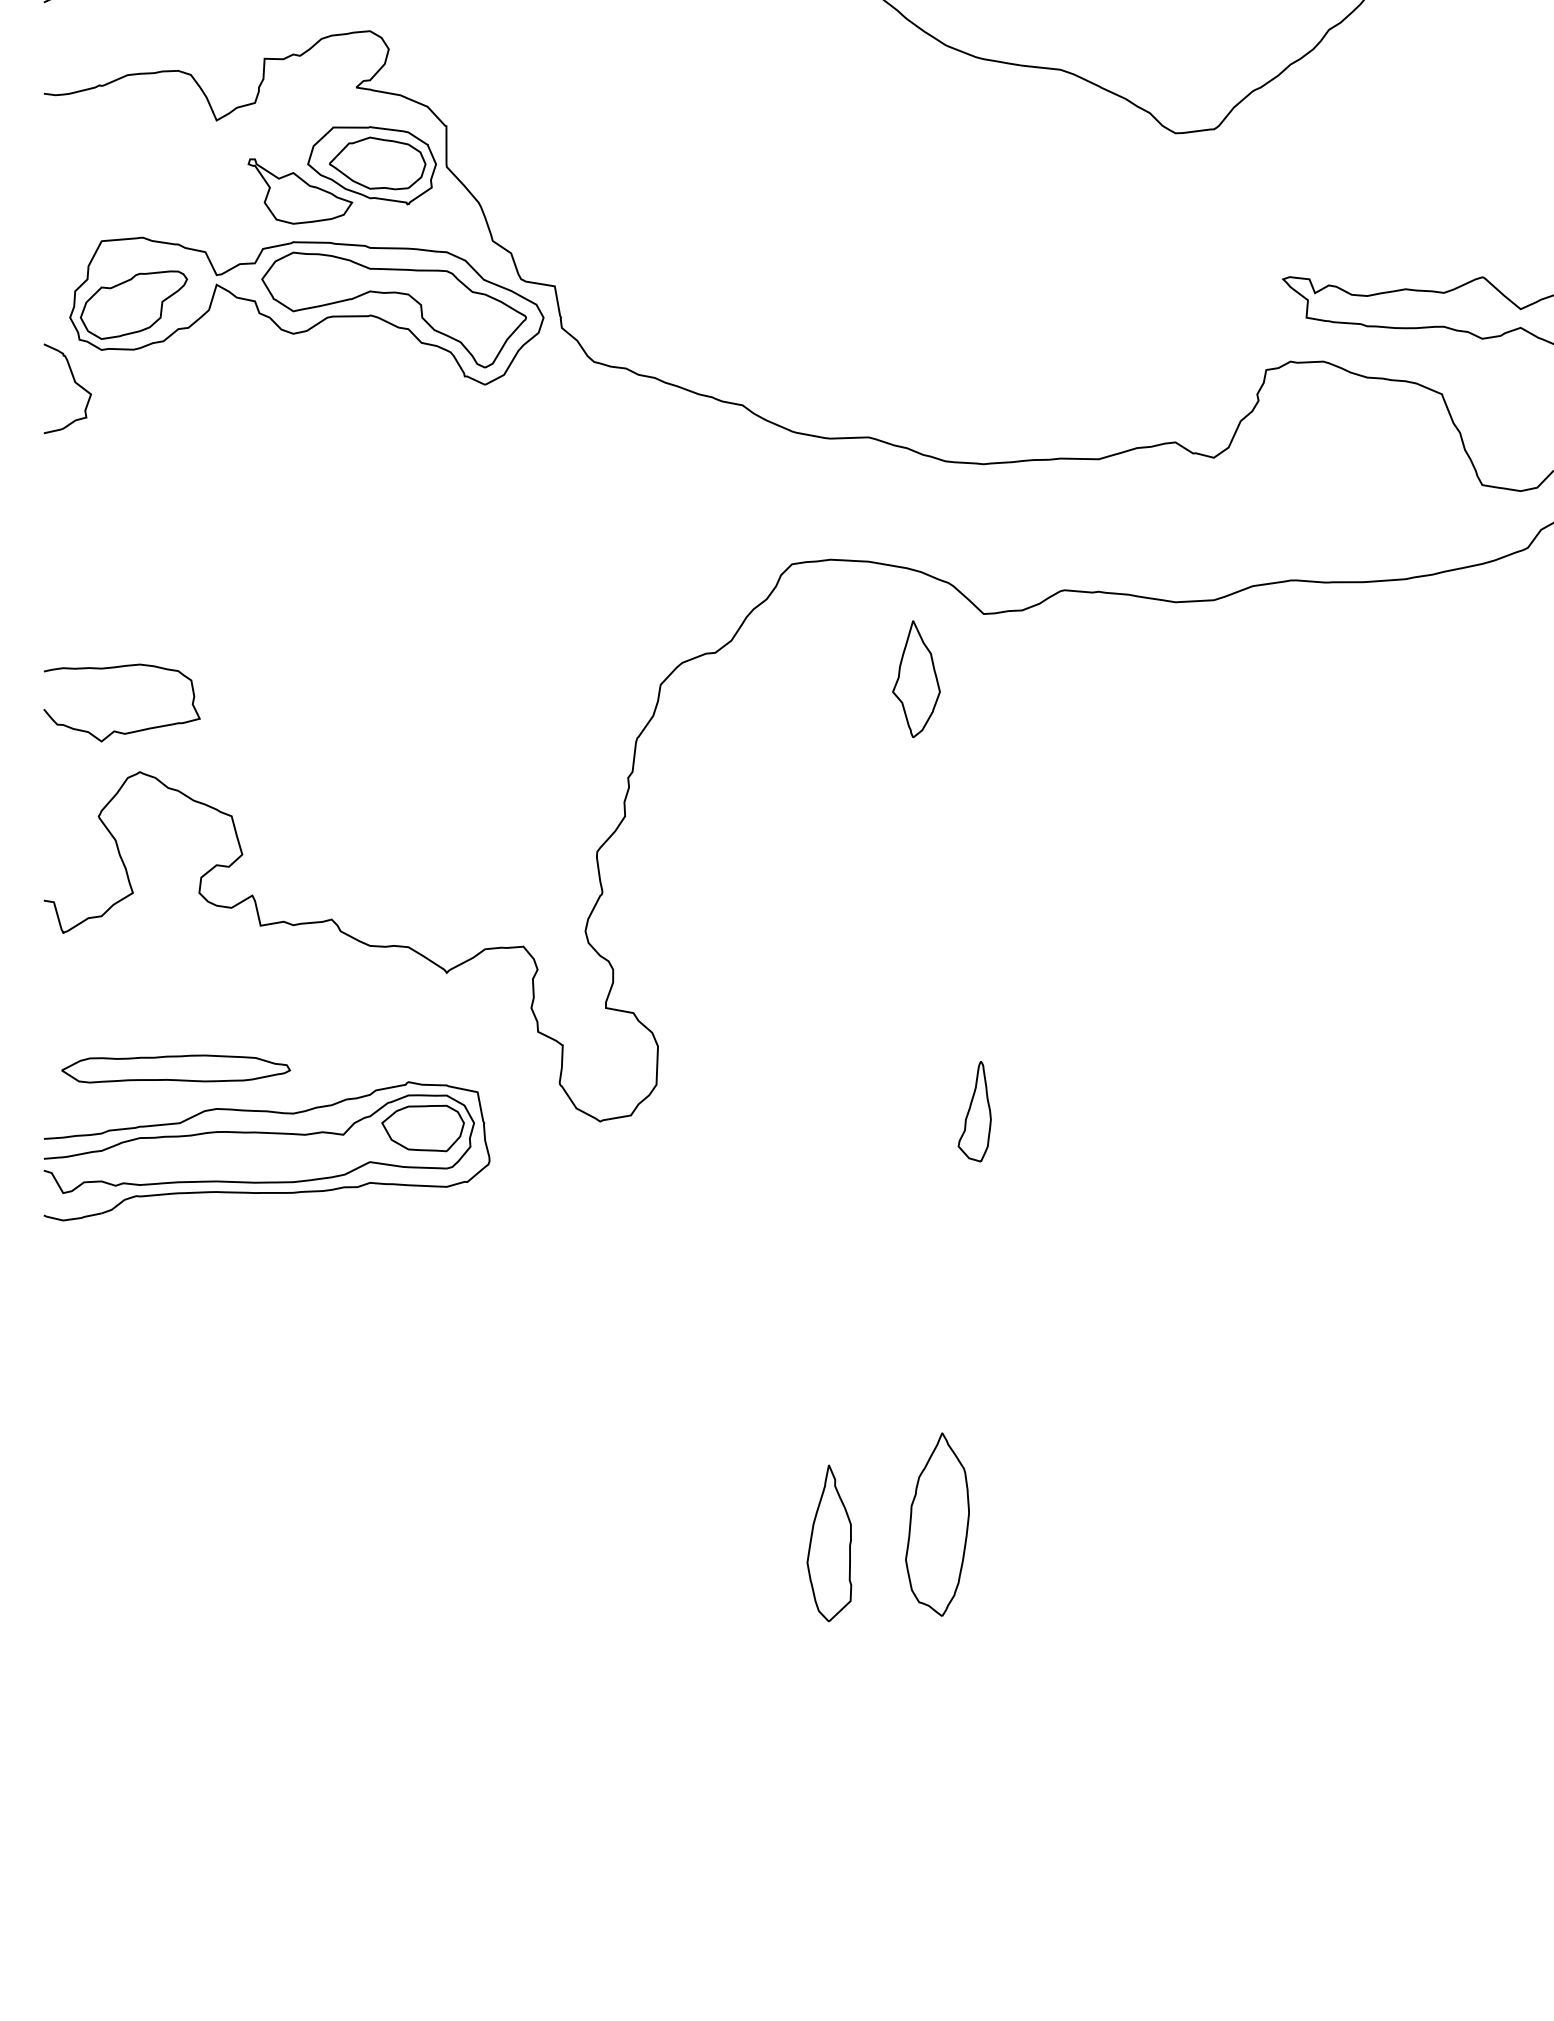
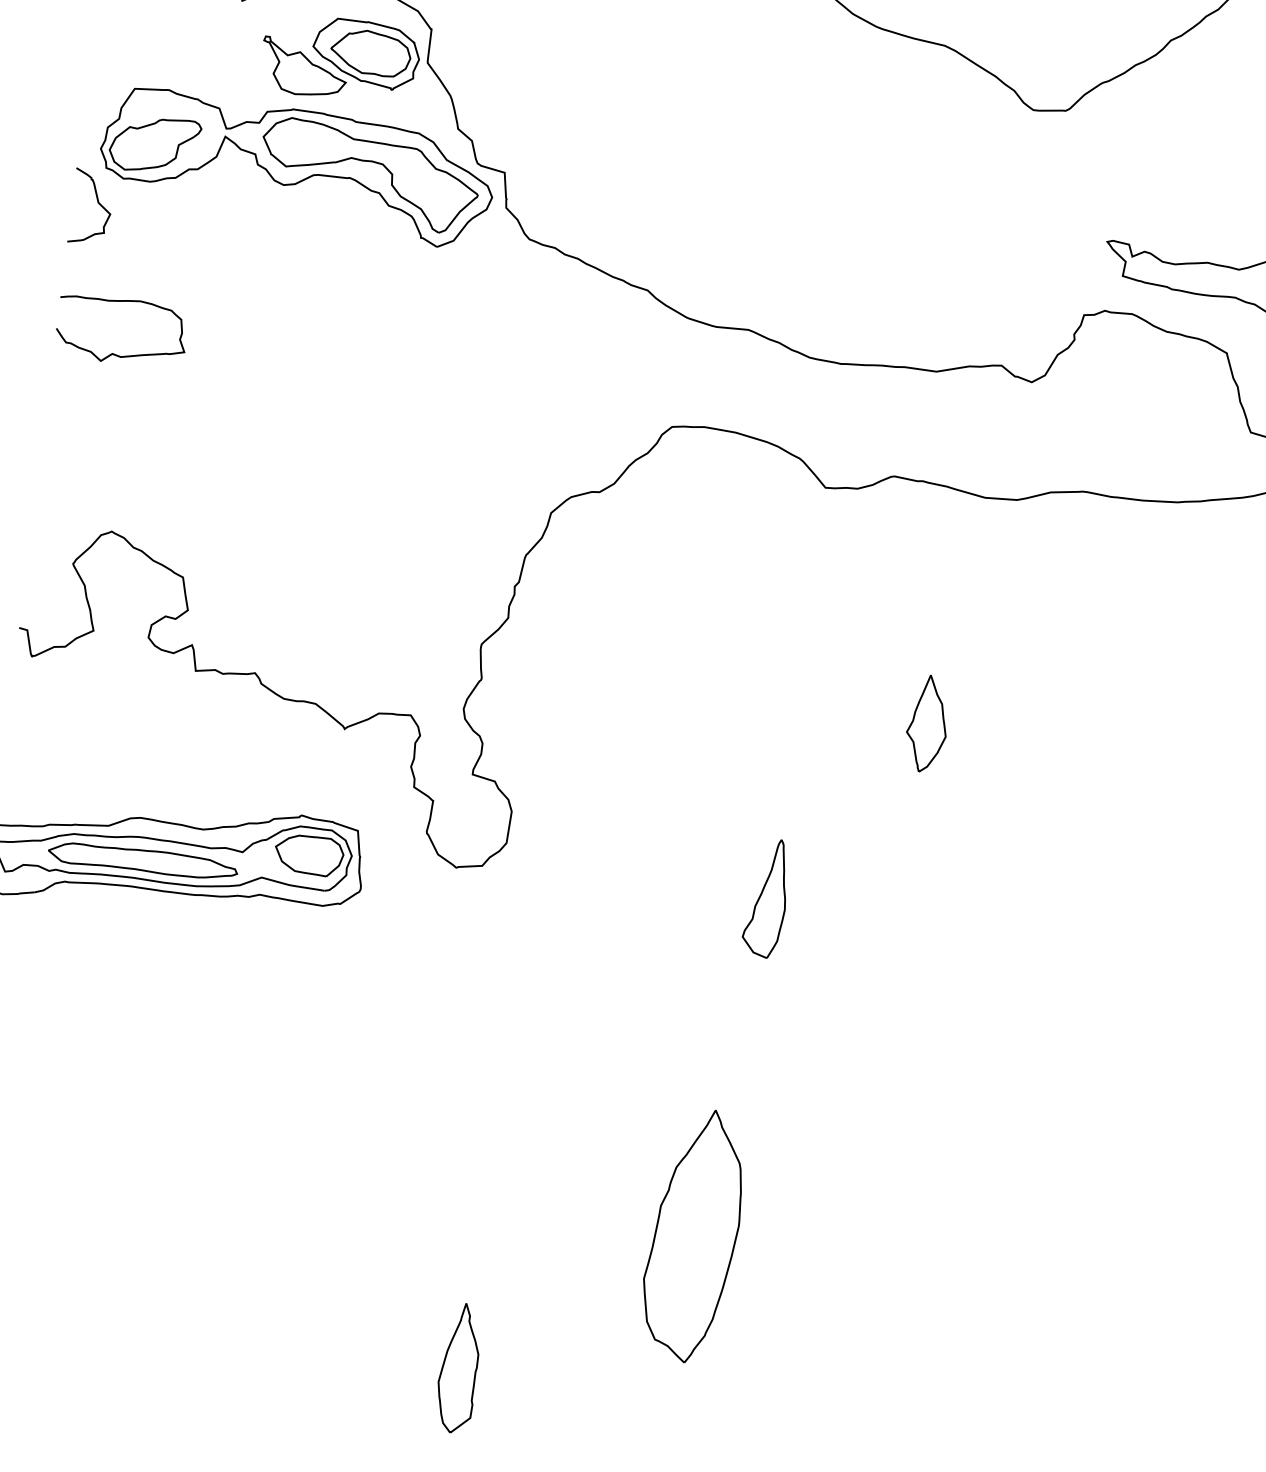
part: (916, 679) -> (927, 724), moved
curve: (115, 730) -> (113, 353), moved
part: (176, 1068) -> (143, 860), moved
part: (974, 1111) -> (766, 897), size x1.43
part: (937, 1524) -> (693, 1235), size x1.67
part: (829, 1543) -> (458, 1368), moved

